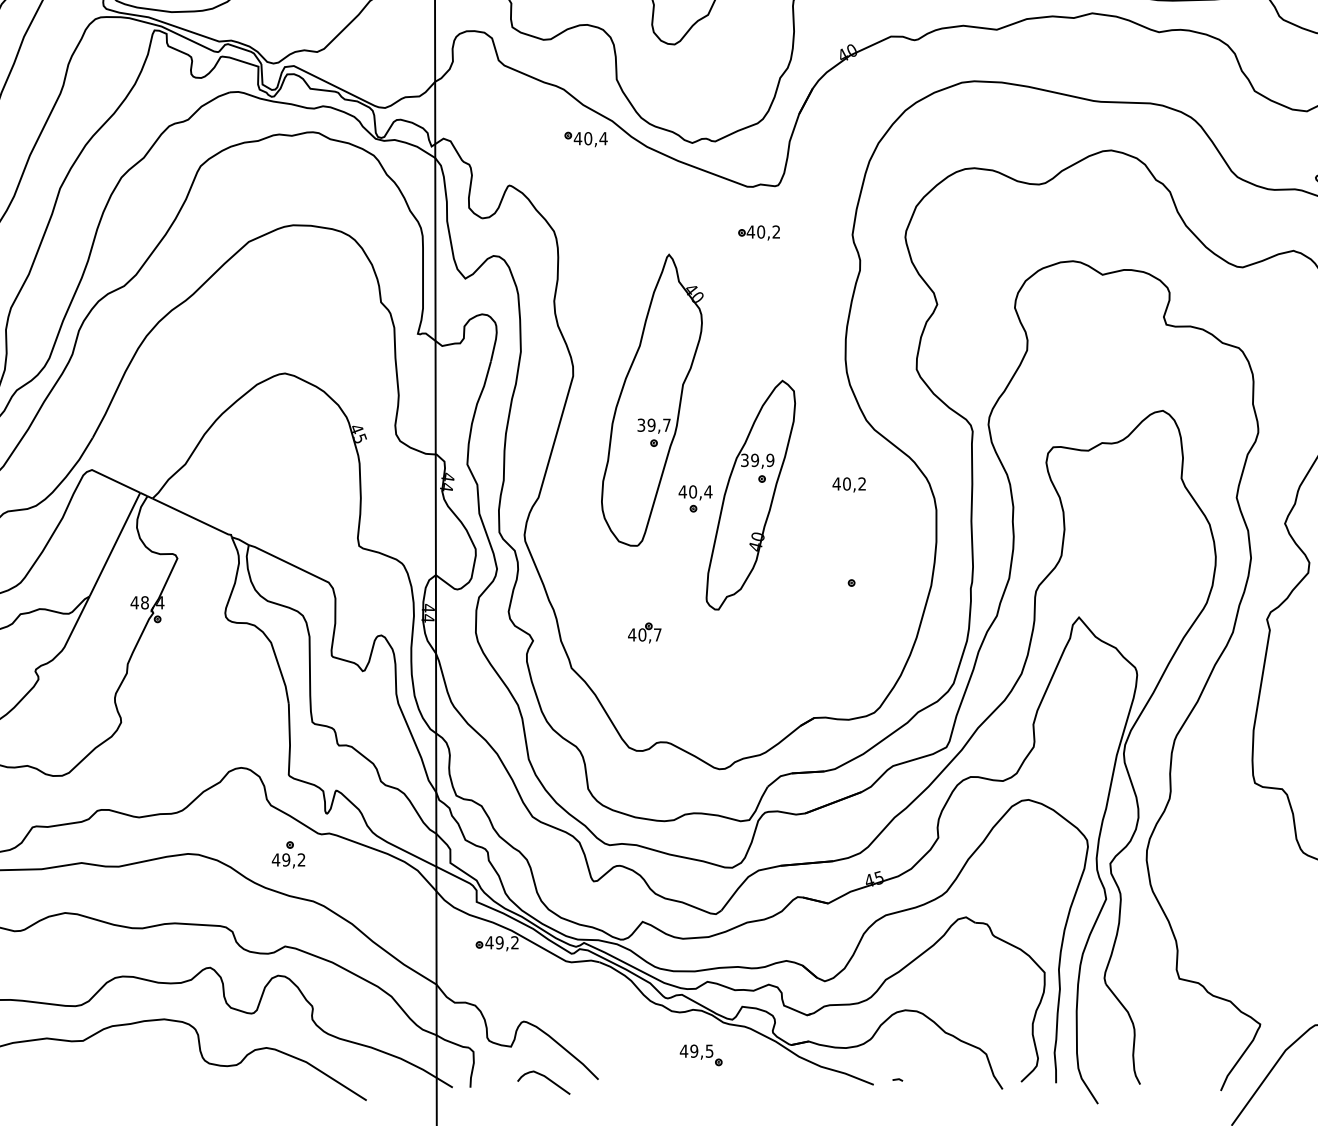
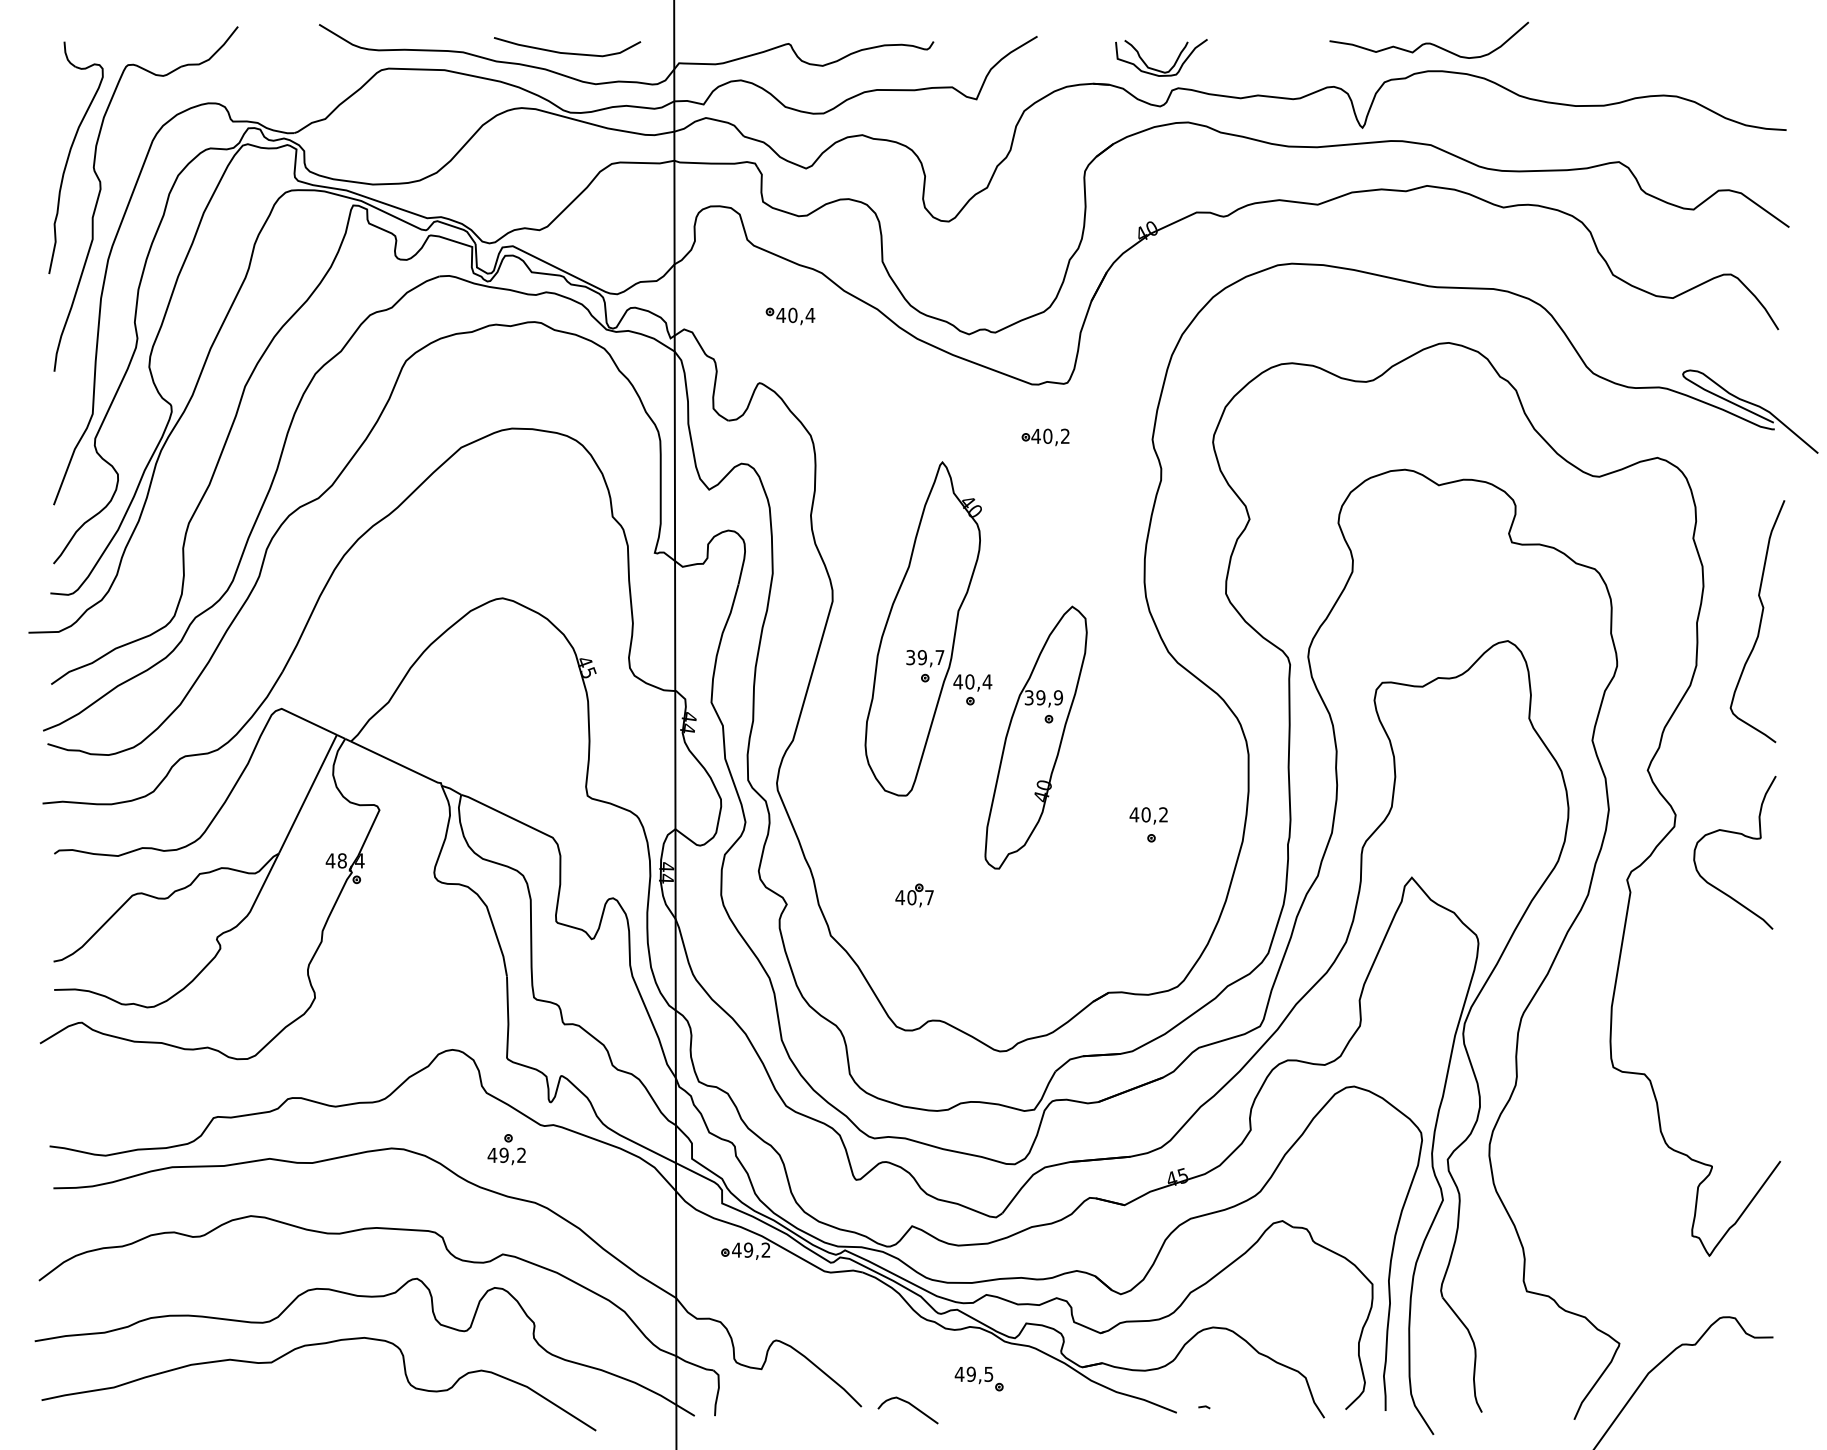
part: (586, 139) -> (790, 316), moved
text: (849, 484) -> (1148, 815), moved
part: (695, 498) -> (972, 689), moved
curve: (545, 1078) -> (910, 1405), moved

